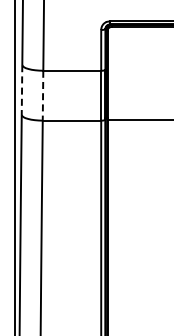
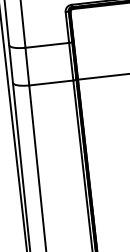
line: (22, 90) -> (11, 64), dashed -> solid
line: (43, 95) -> (27, 66), dashed -> solid

